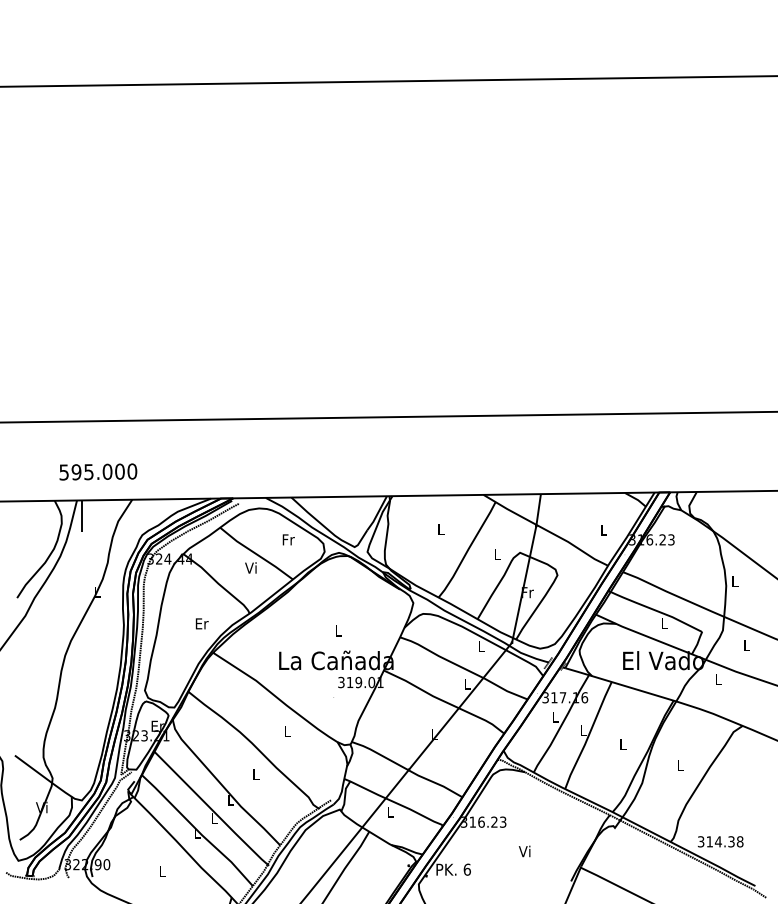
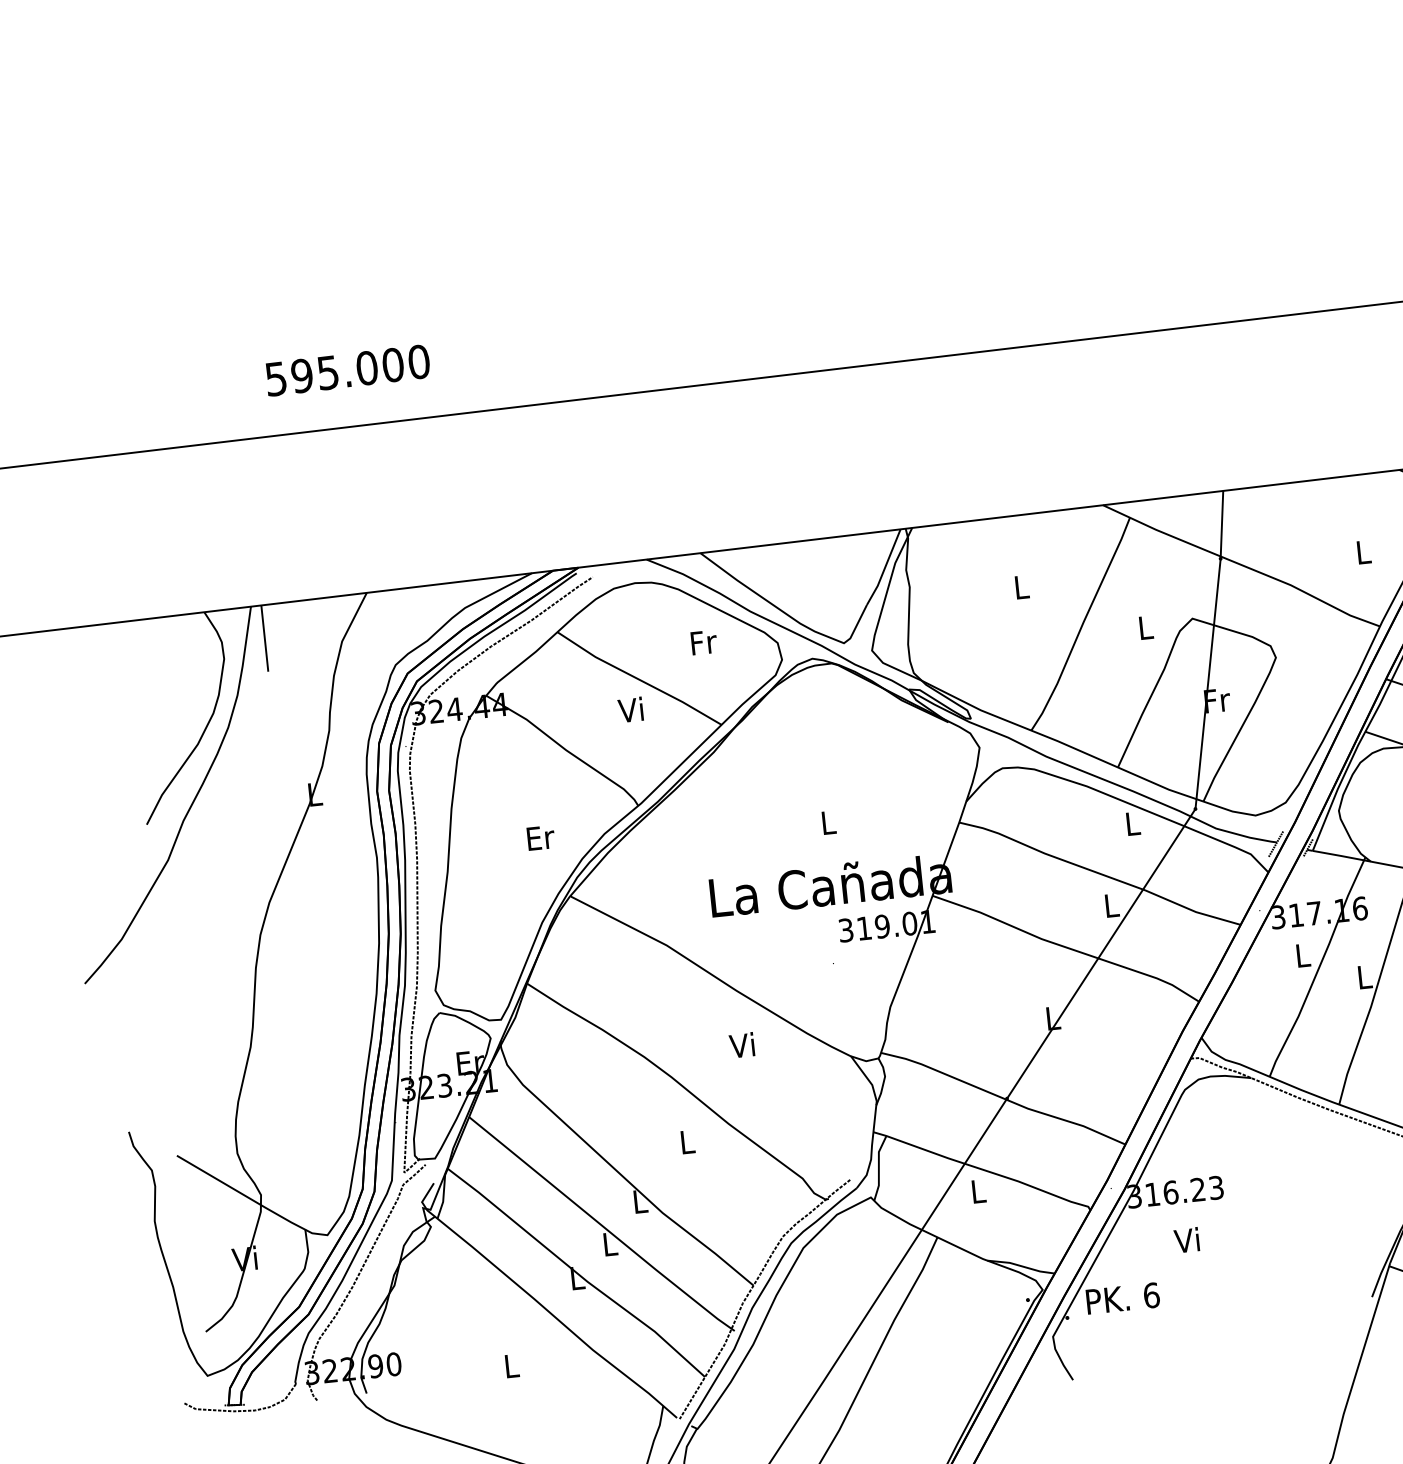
text: (98, 471) -> (348, 369), moved
text: (286, 731) -> (741, 1045), L -> Vi
text: (524, 851) -> (1186, 1240), moved

